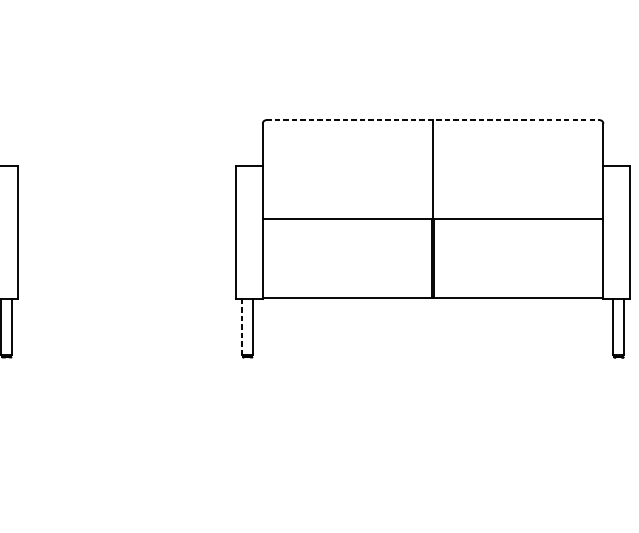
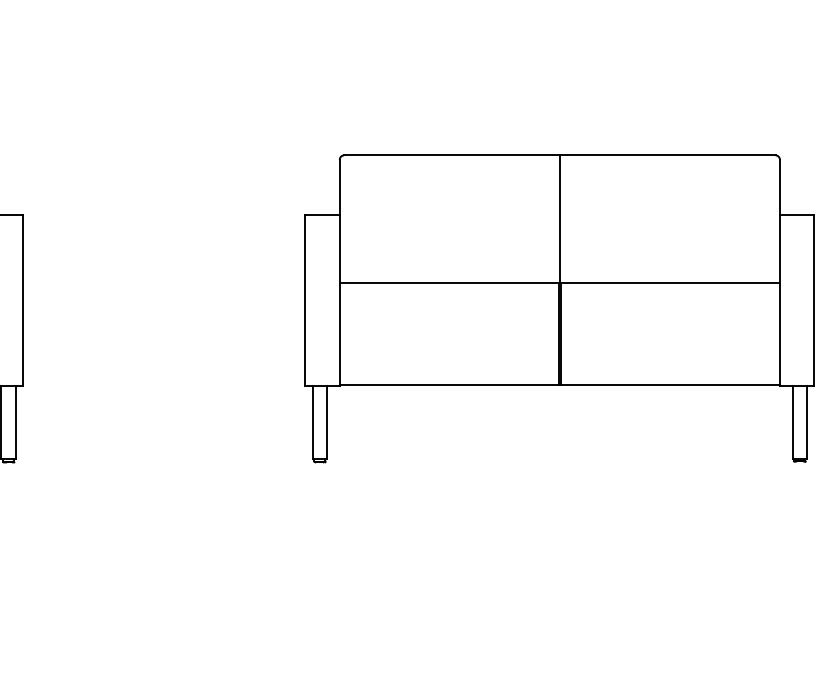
line: (432, 120) -> (559, 155), dashed -> solid
line: (241, 326) -> (312, 422), dashed -> solid

